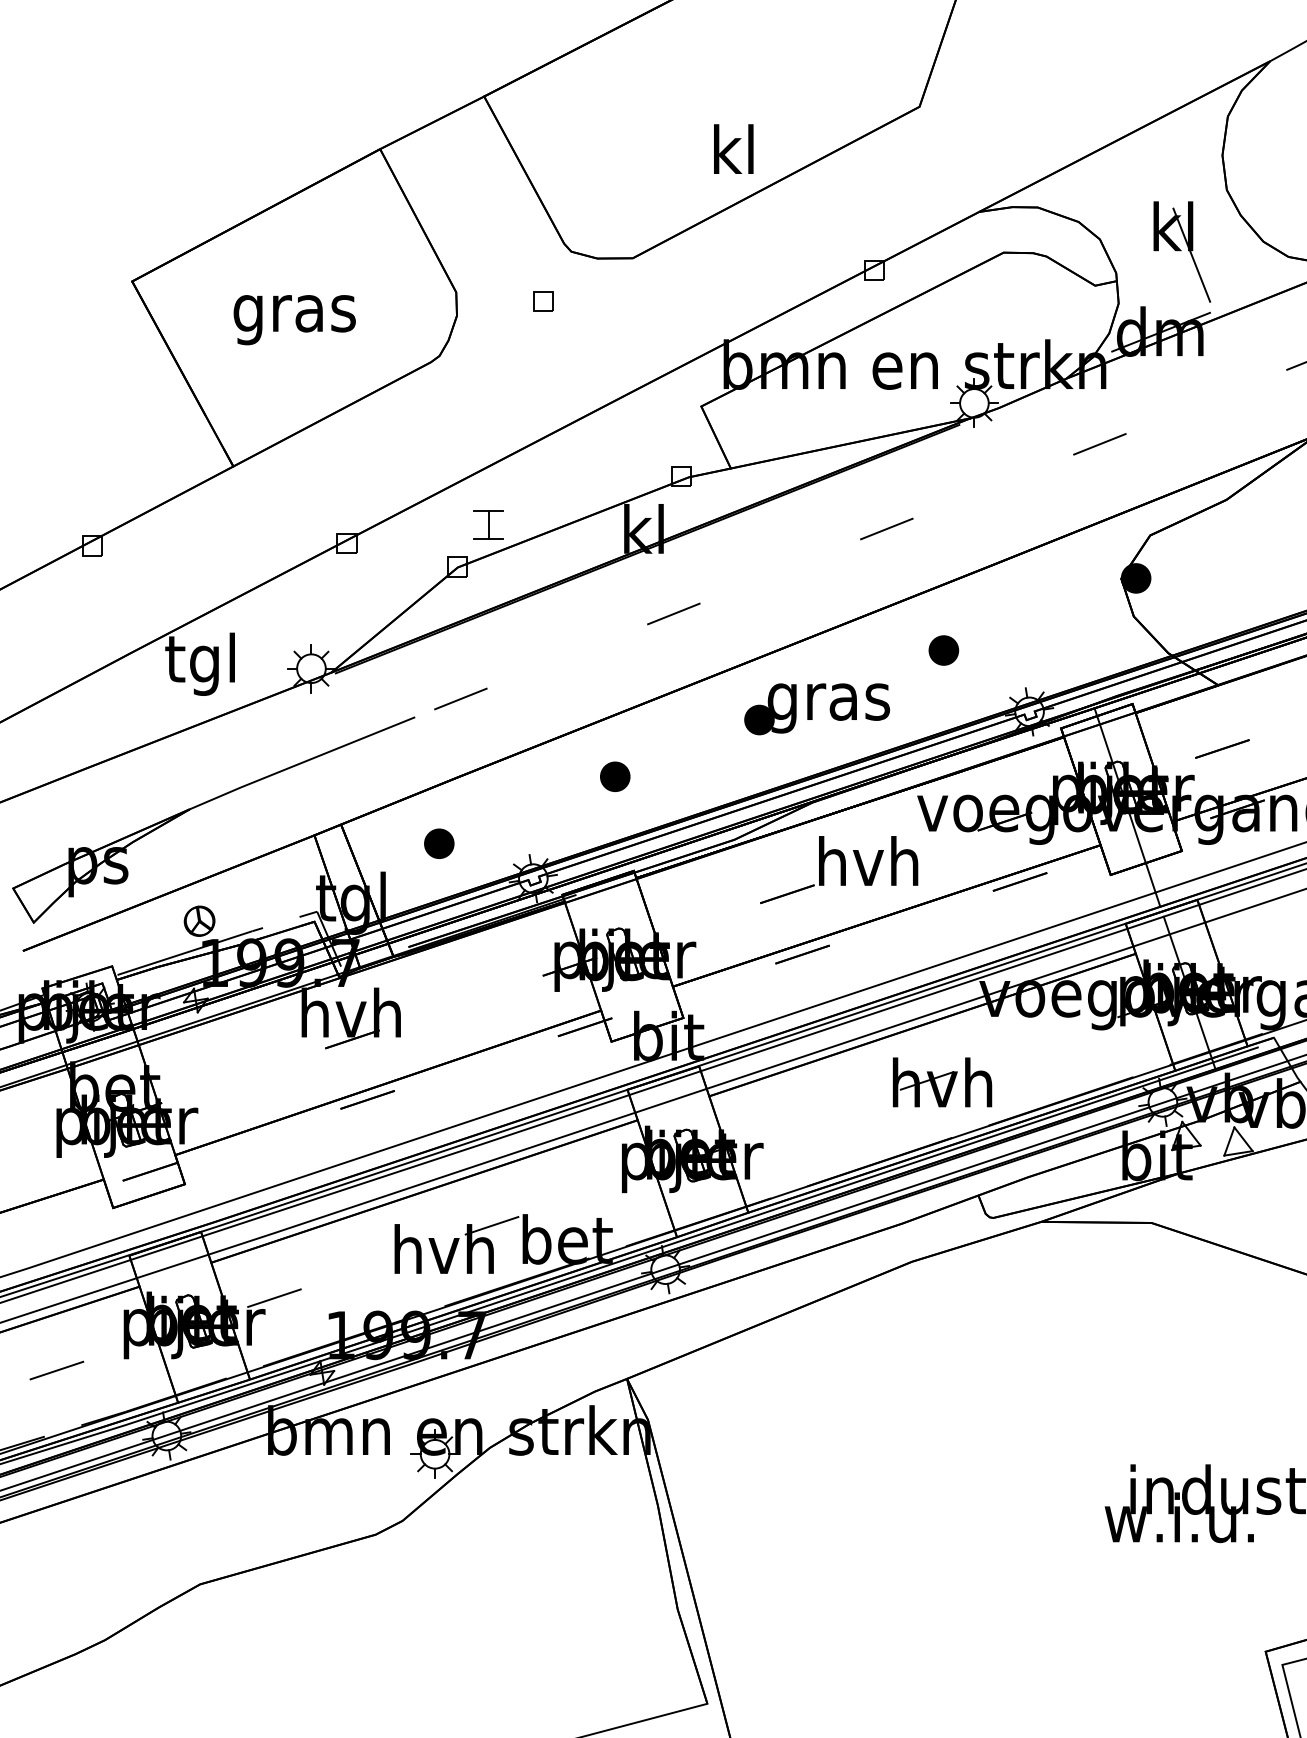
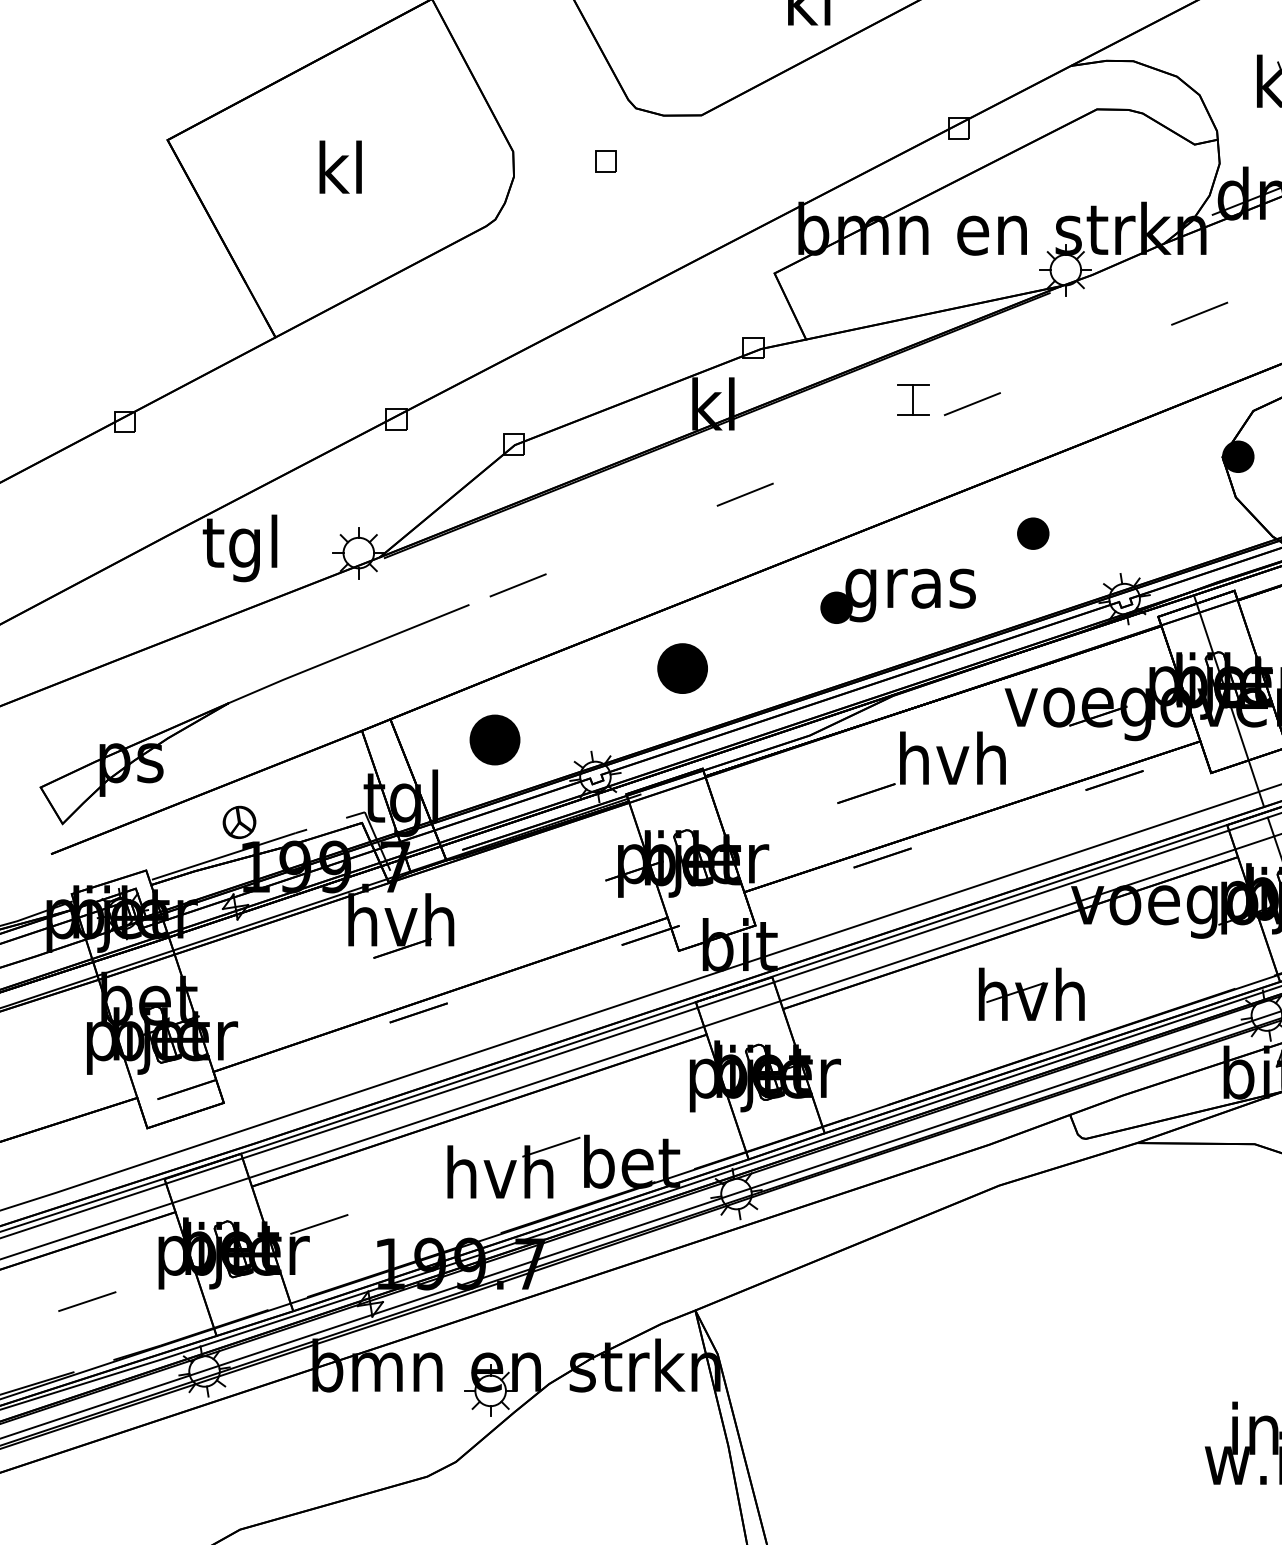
text: (294, 313) -> (340, 174), gras -> kl
part: (488, 524) -> (913, 399), moved
part: (615, 776) -> (683, 668), size x1.6
part: (439, 843) -> (495, 739), size x1.6

